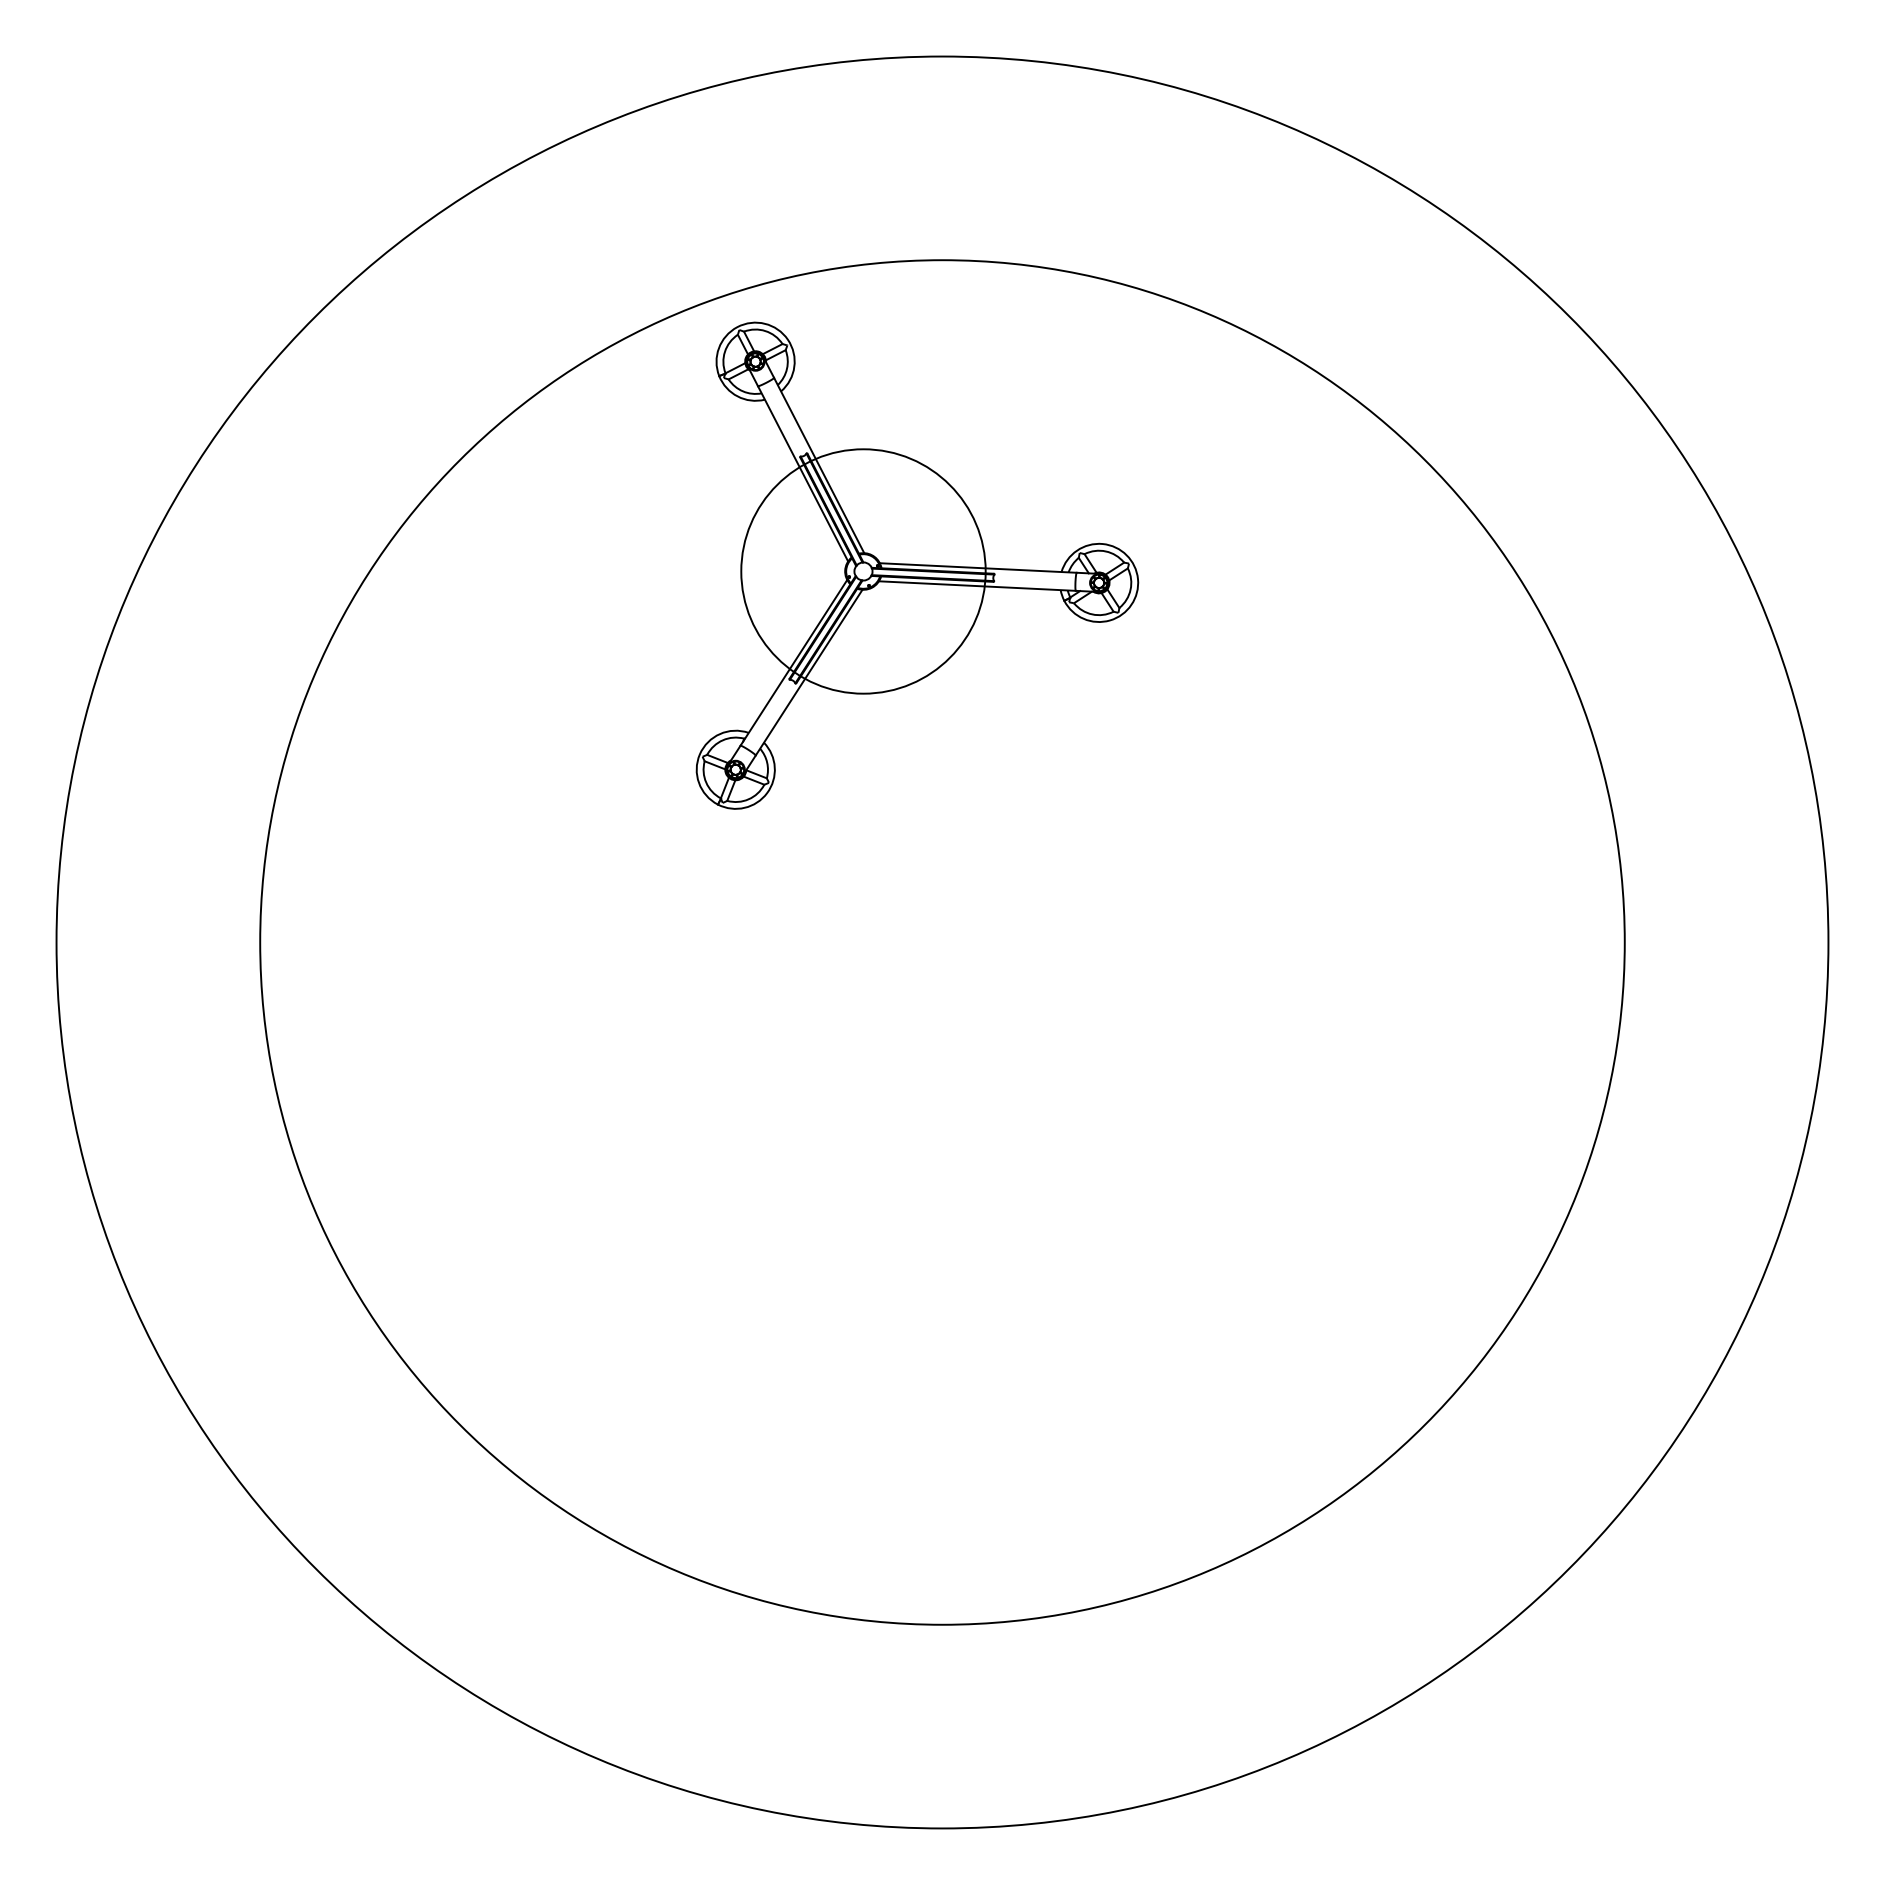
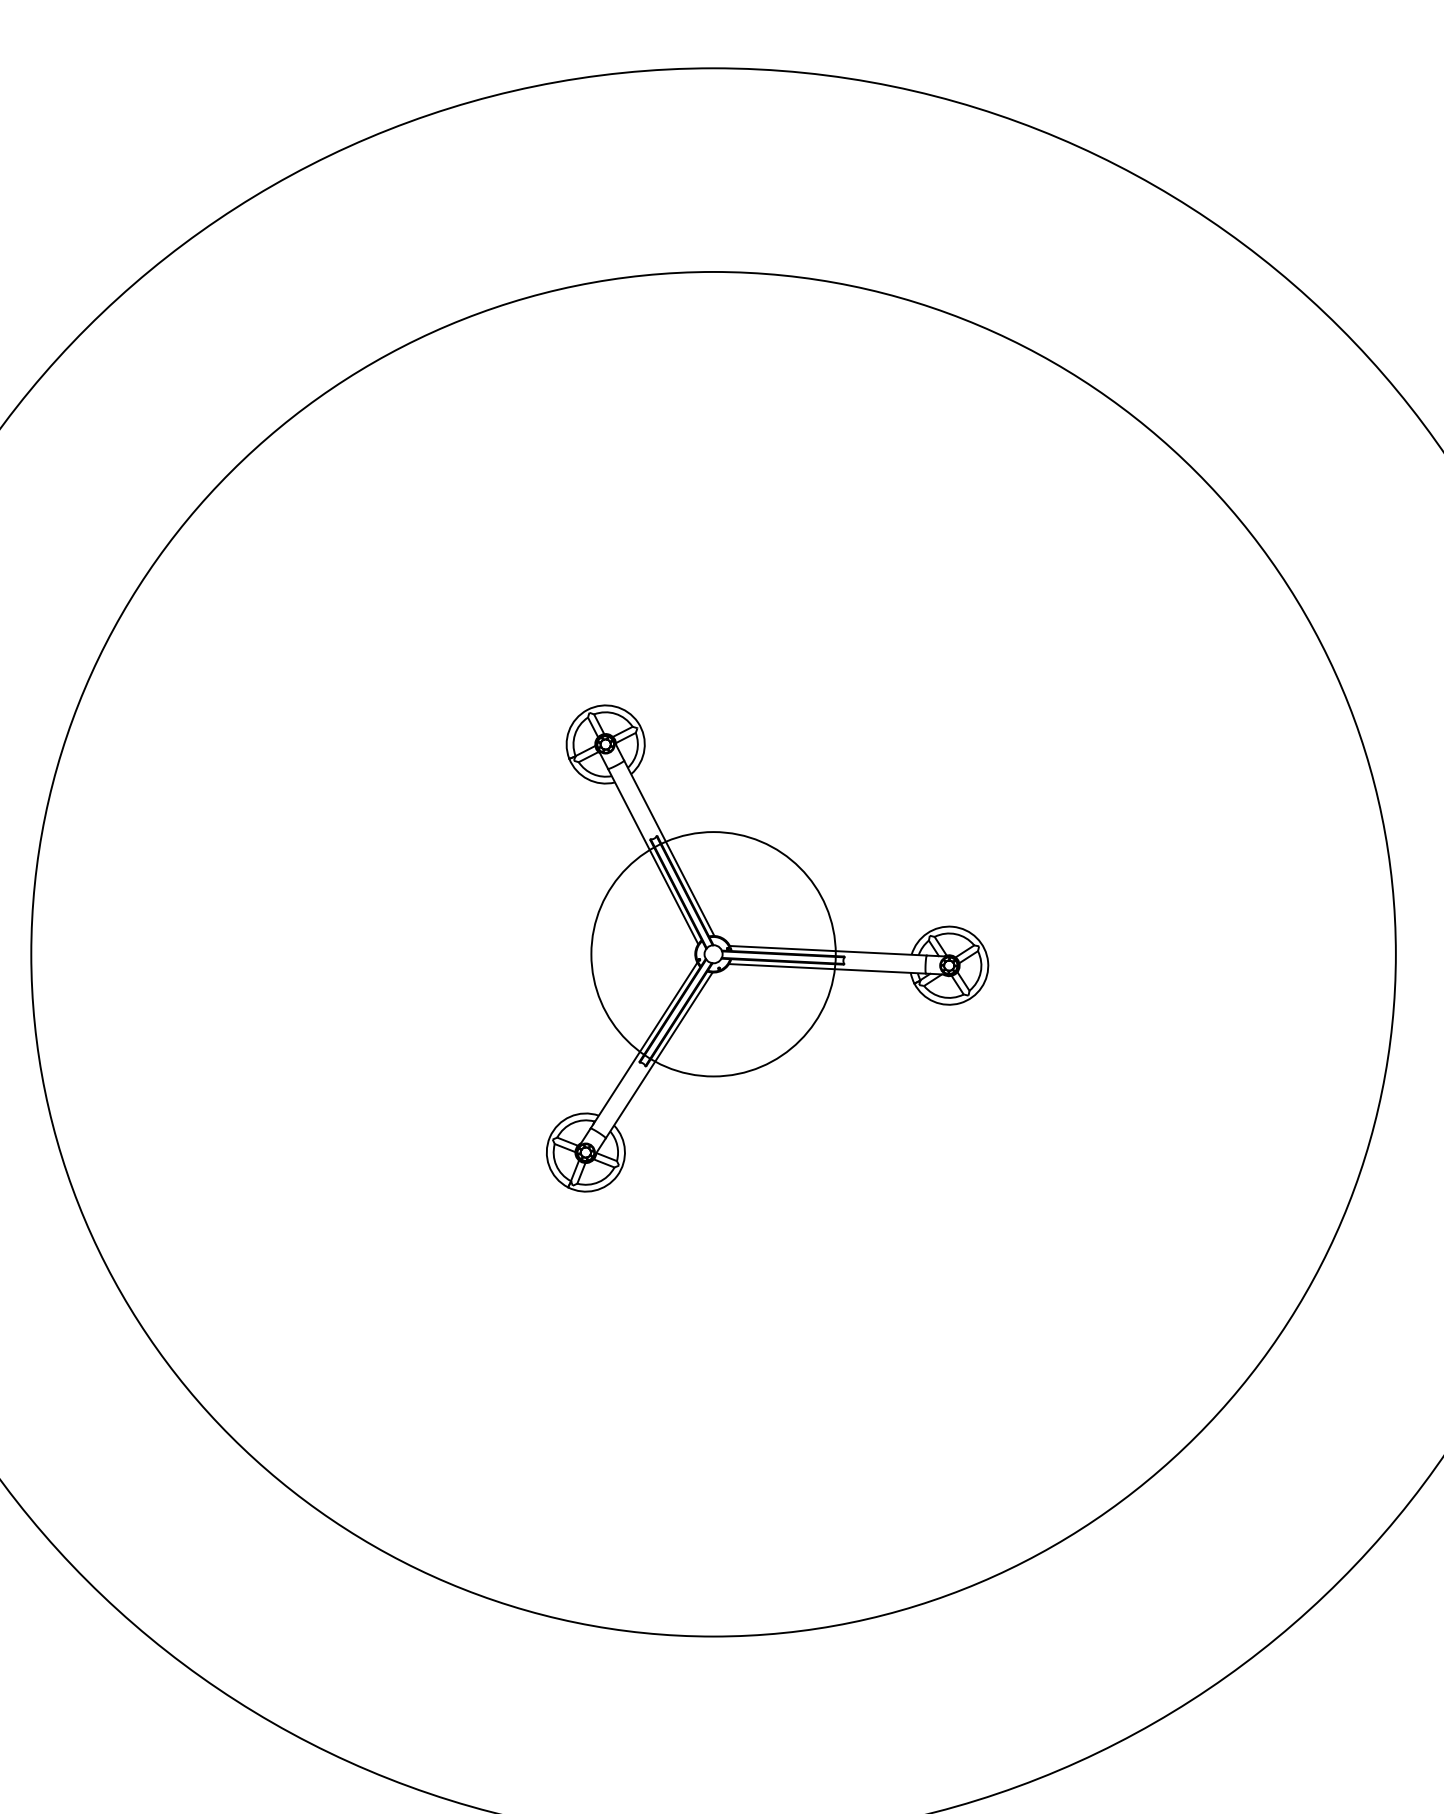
part: (917, 565) -> (767, 948), moved

